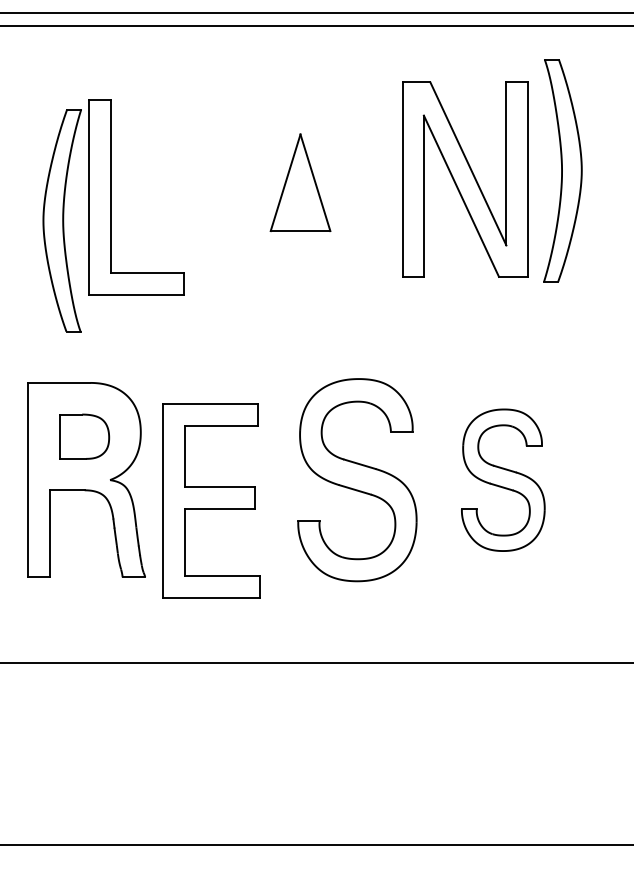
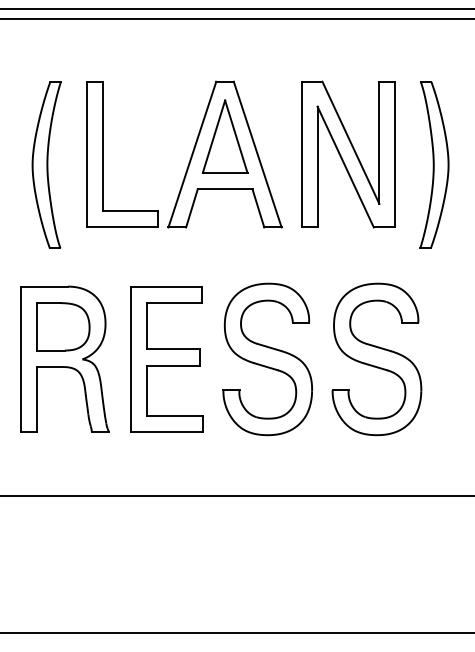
part: (562, 170) -> (434, 164), moved
part: (465, 179) -> (348, 154), moved
part: (111, 197) -> (103, 154), moved
part: (299, 206) -> (224, 154), added
part: (84, 436) -> (63, 326), size x1.43
part: (503, 480) -> (377, 359), size x1.43
part: (211, 500) -> (166, 358), moved

